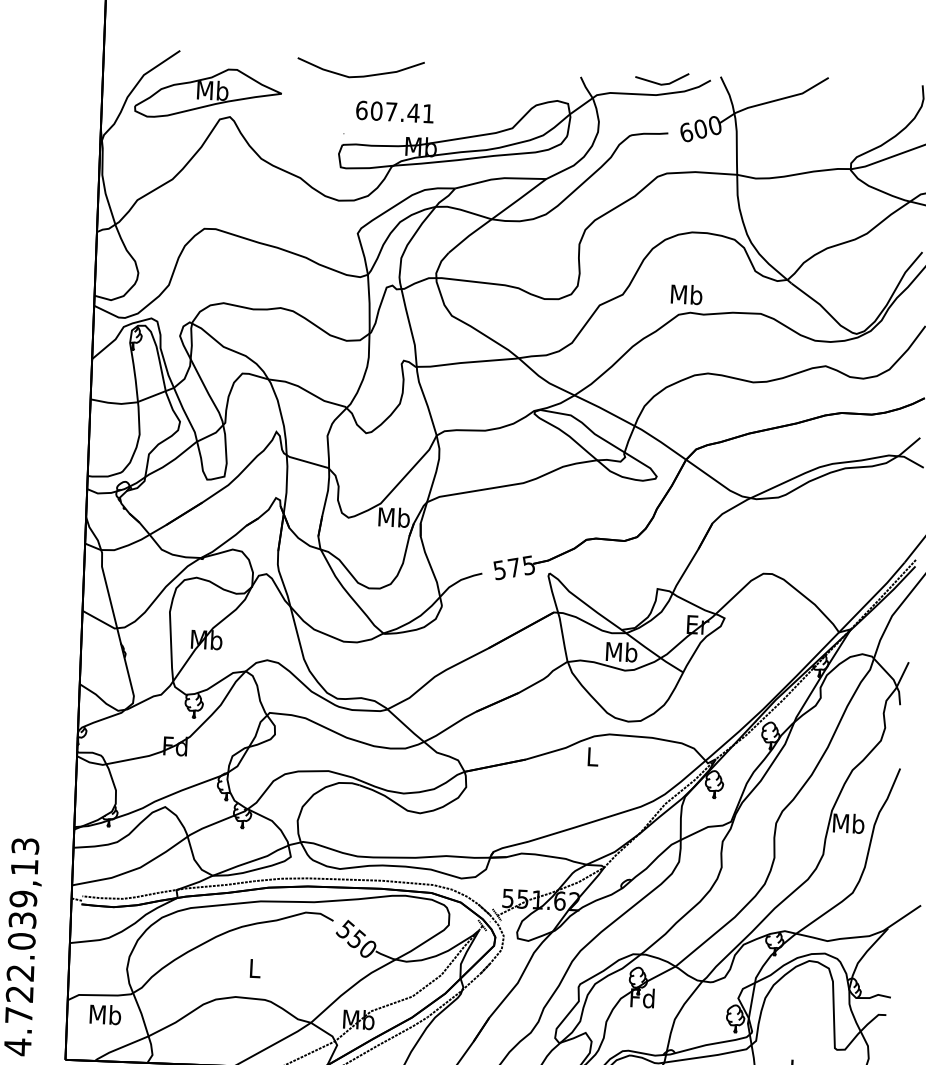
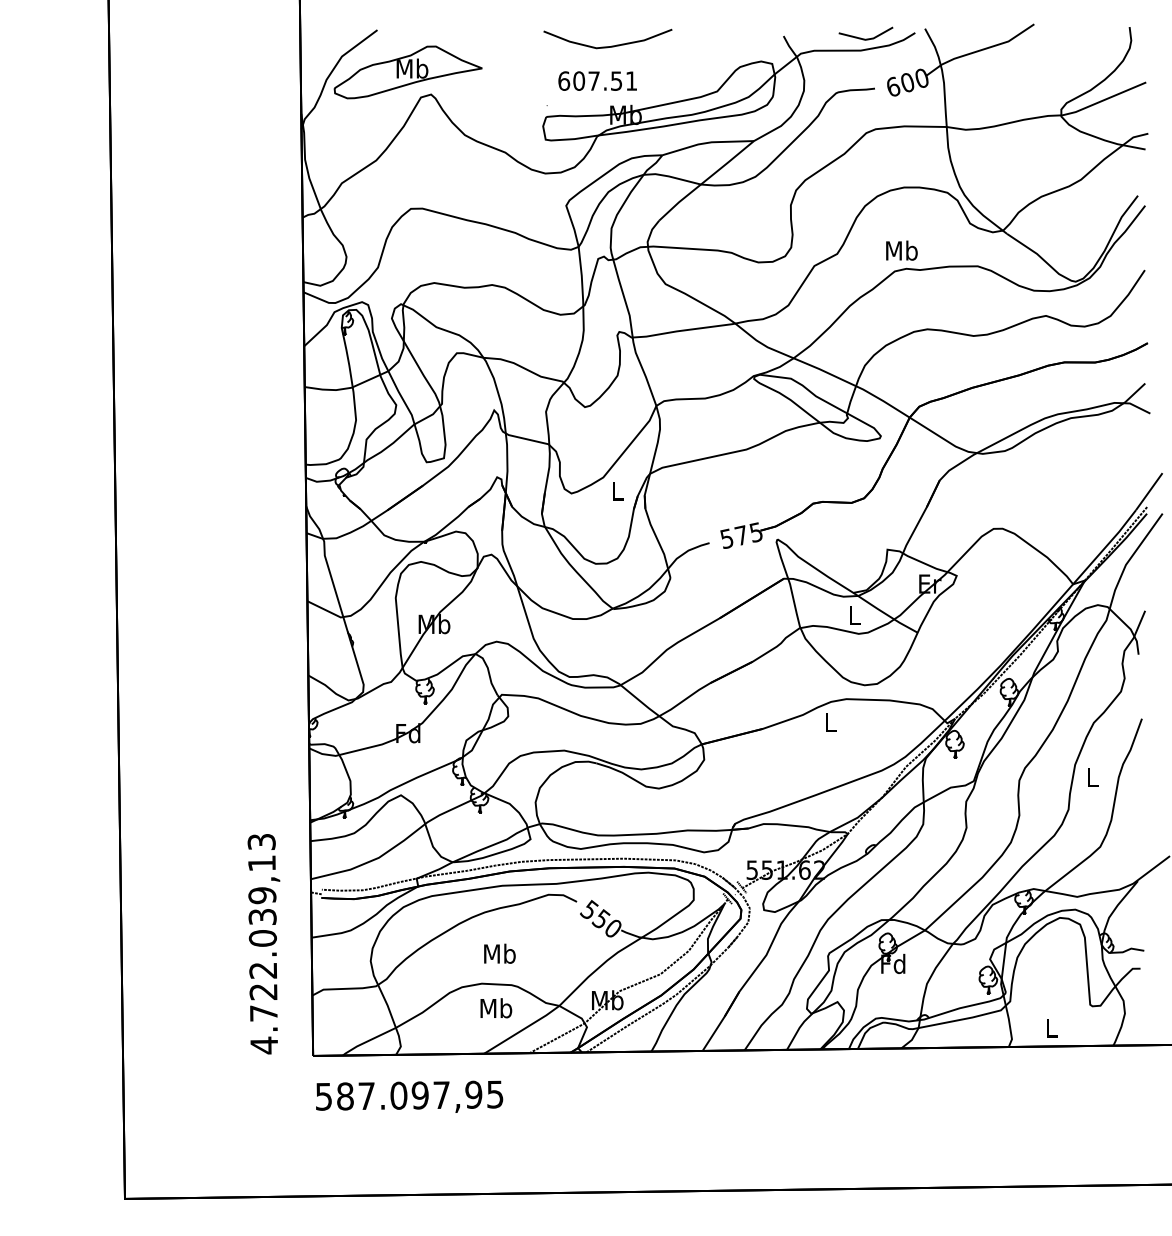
curve: (360, 76) -> (607, 46), moved
text: (413, 112) -> (616, 80), 607.41 -> 607.51
text: (394, 517) -> (617, 490), Mb -> L
text: (621, 652) -> (854, 615), Mb -> L
text: (848, 823) -> (1092, 776), Mb -> L
text: (254, 968) -> (499, 953), L -> Mb
text: (105, 1014) -> (496, 1008), moved

